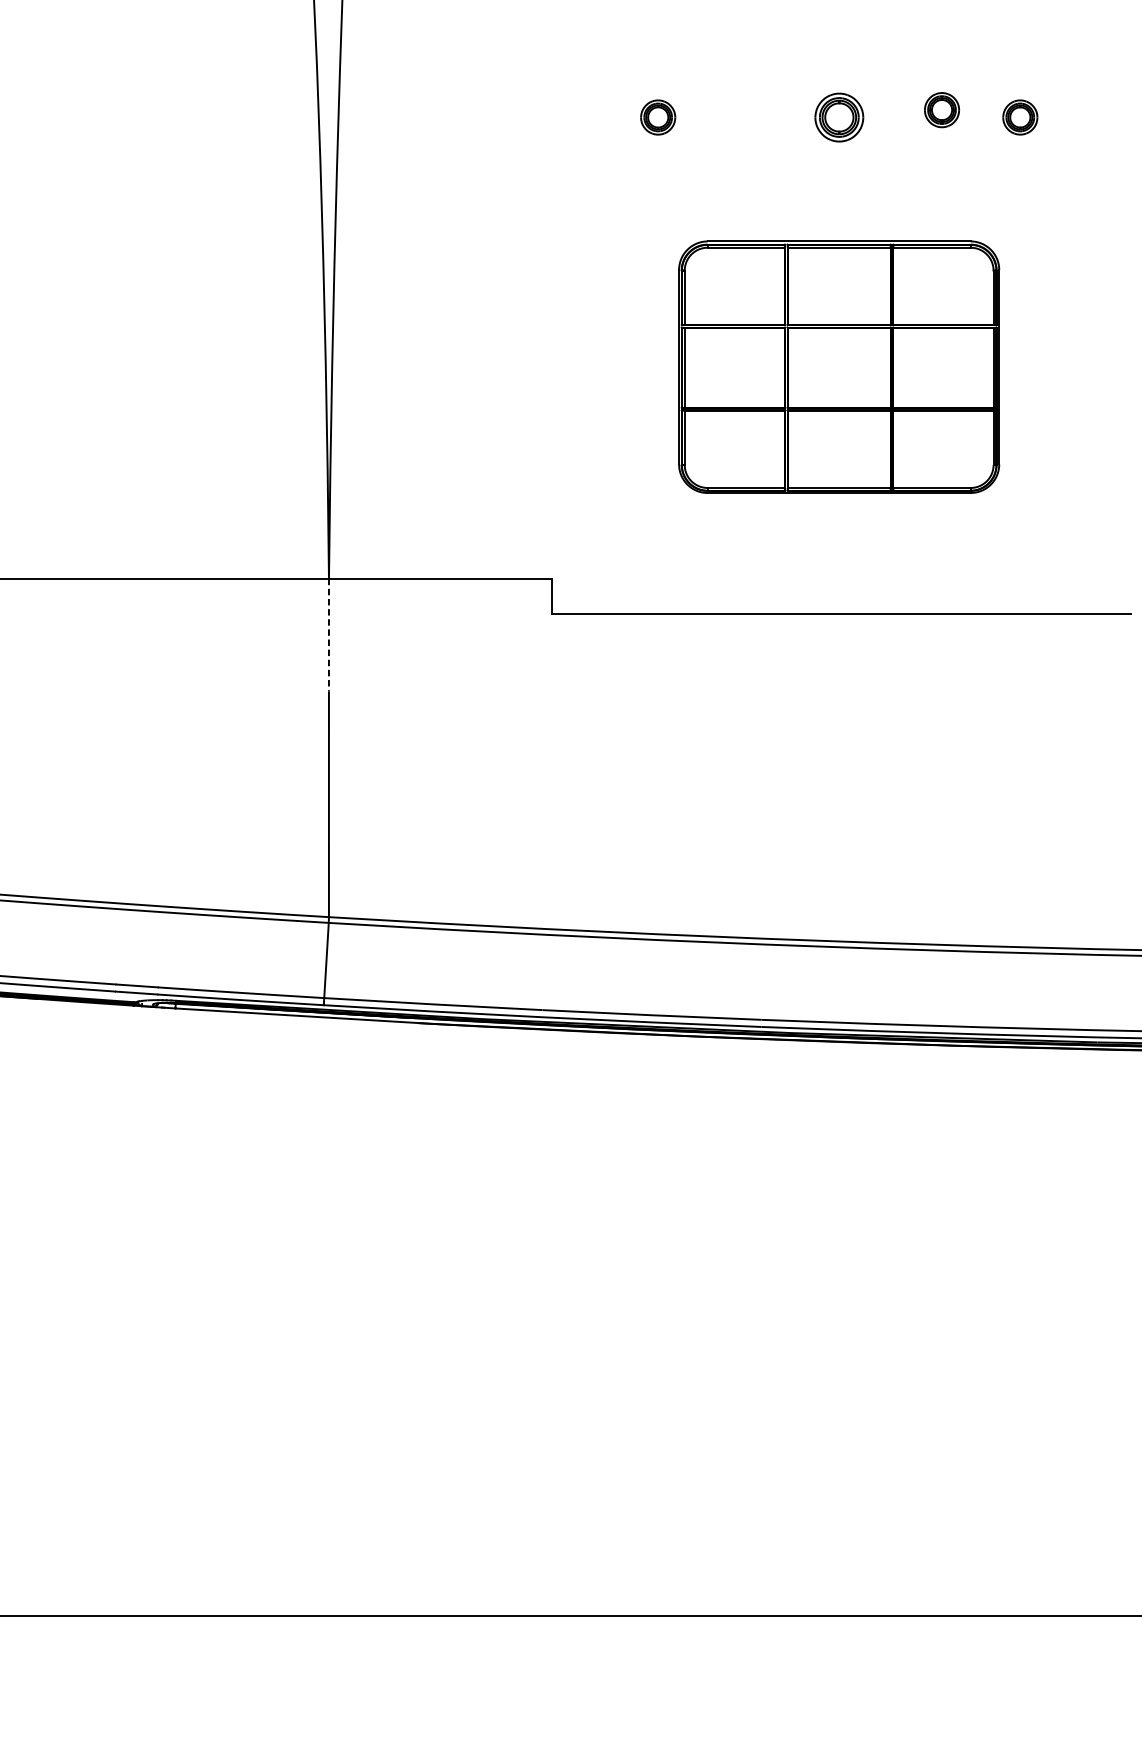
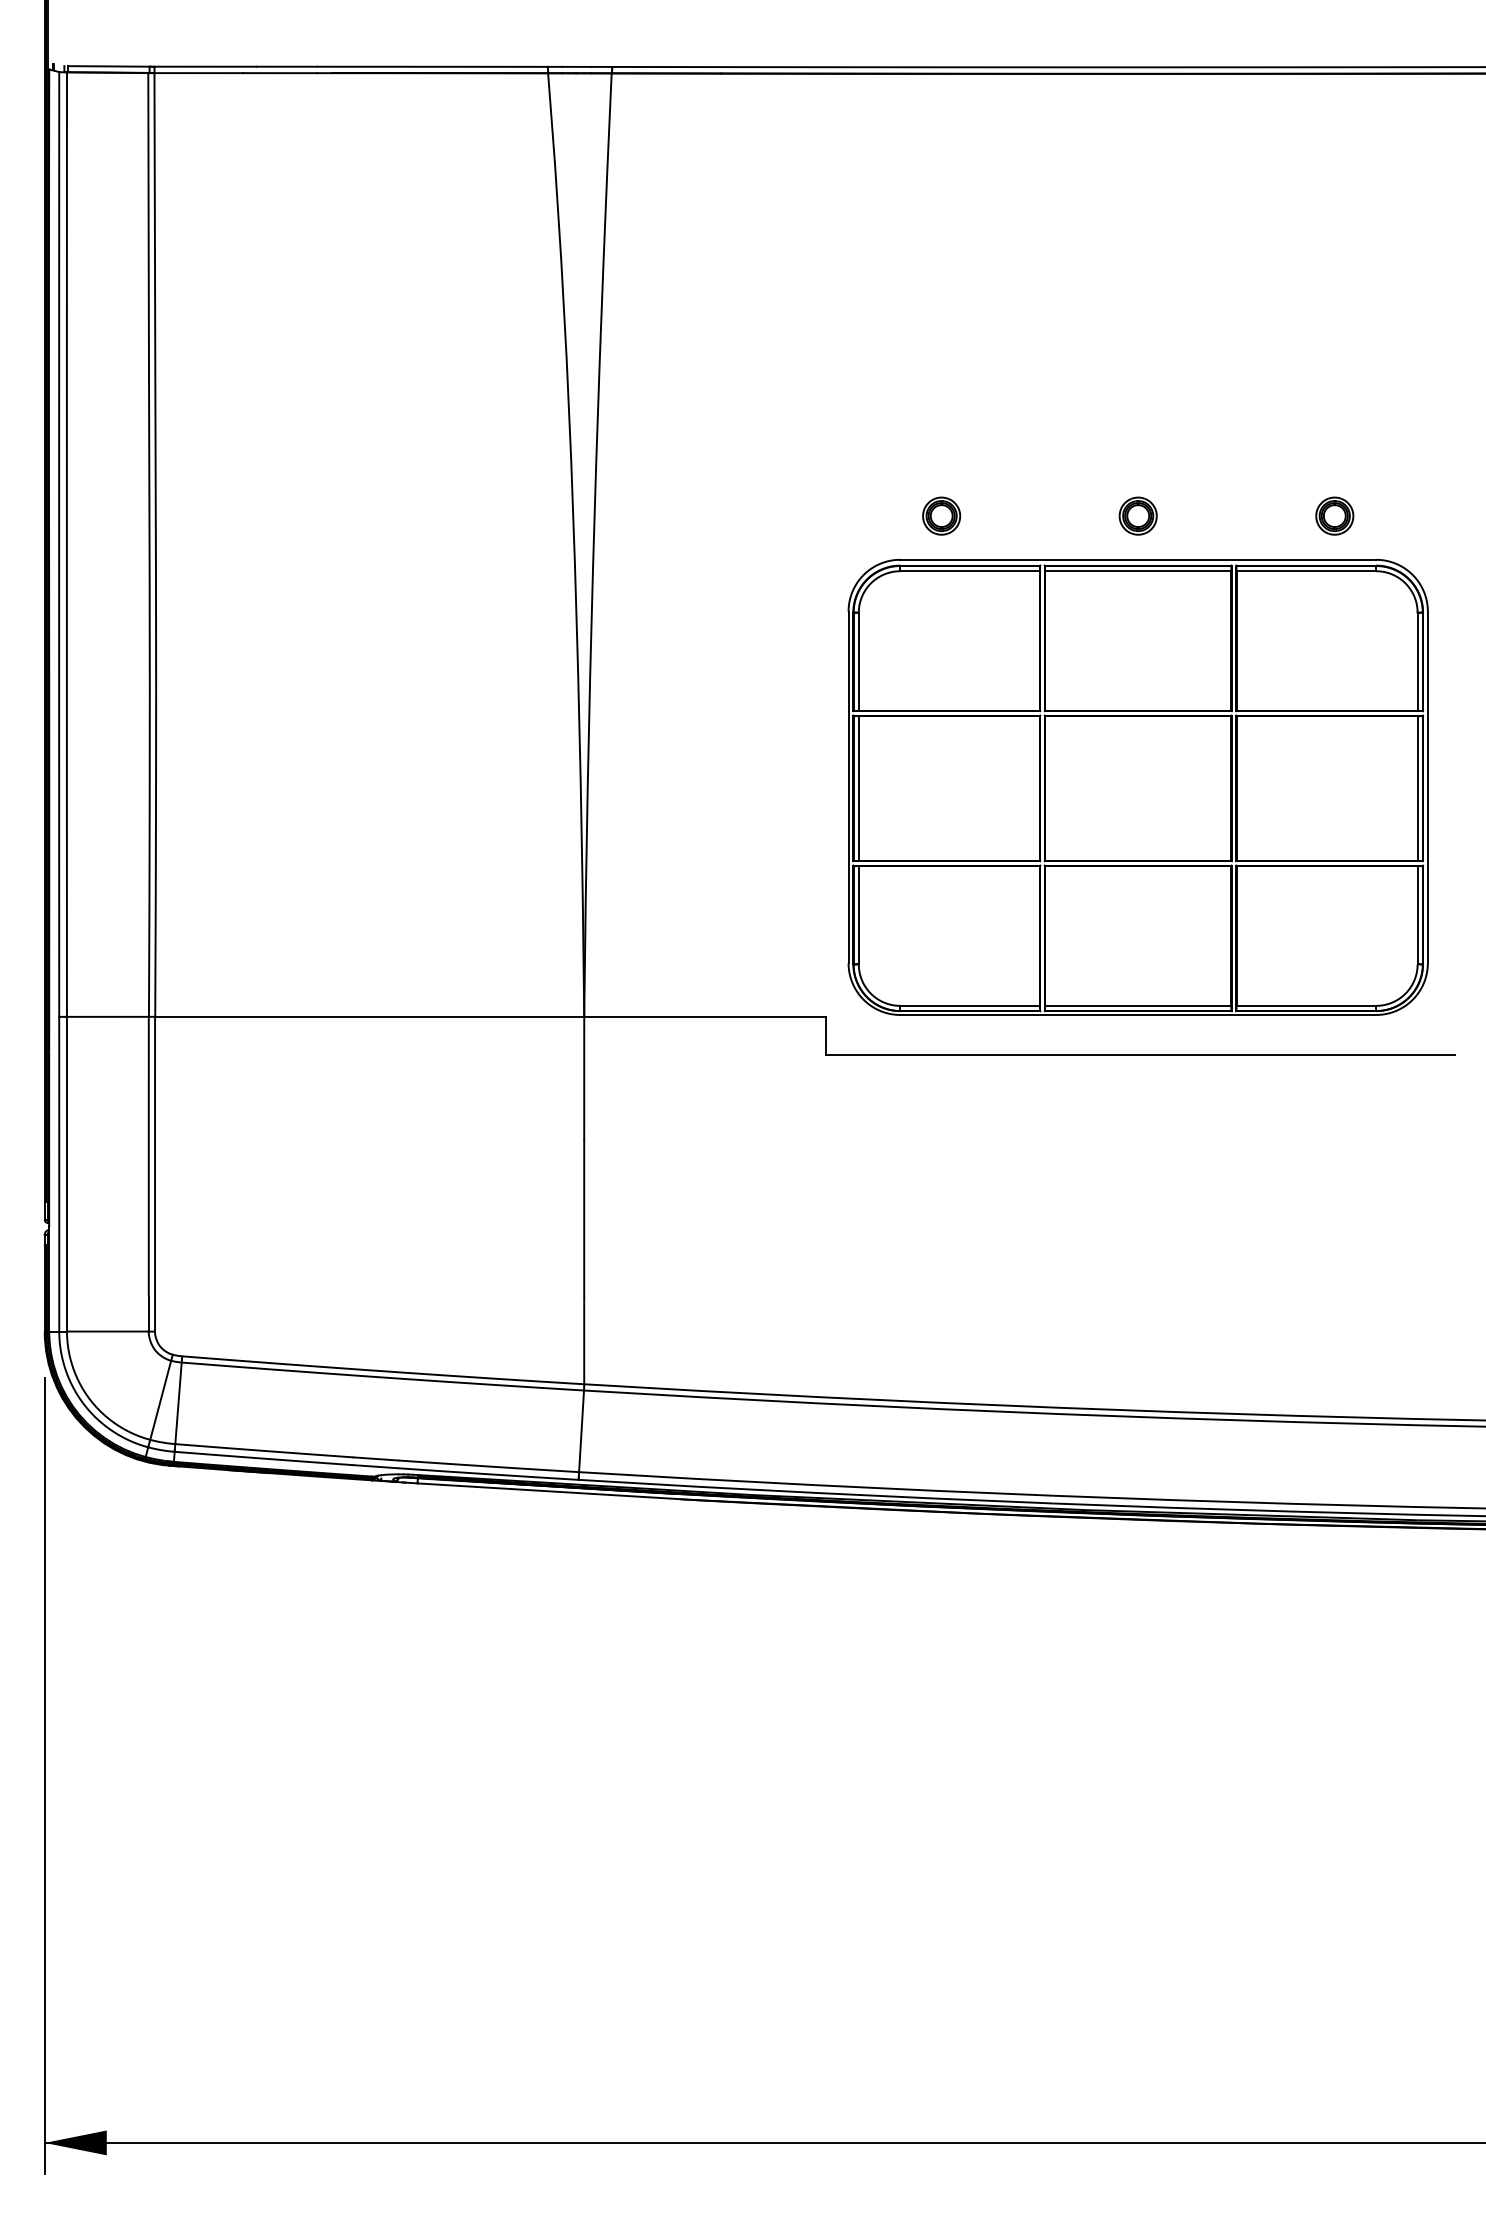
part: (941, 109) -> (1249, 507), removed
part: (838, 116) -> (1137, 515), size x0.71
part: (838, 366) -> (1137, 786), size x1.67
line: (329, 635) -> (584, 1078), dashed -> solid

